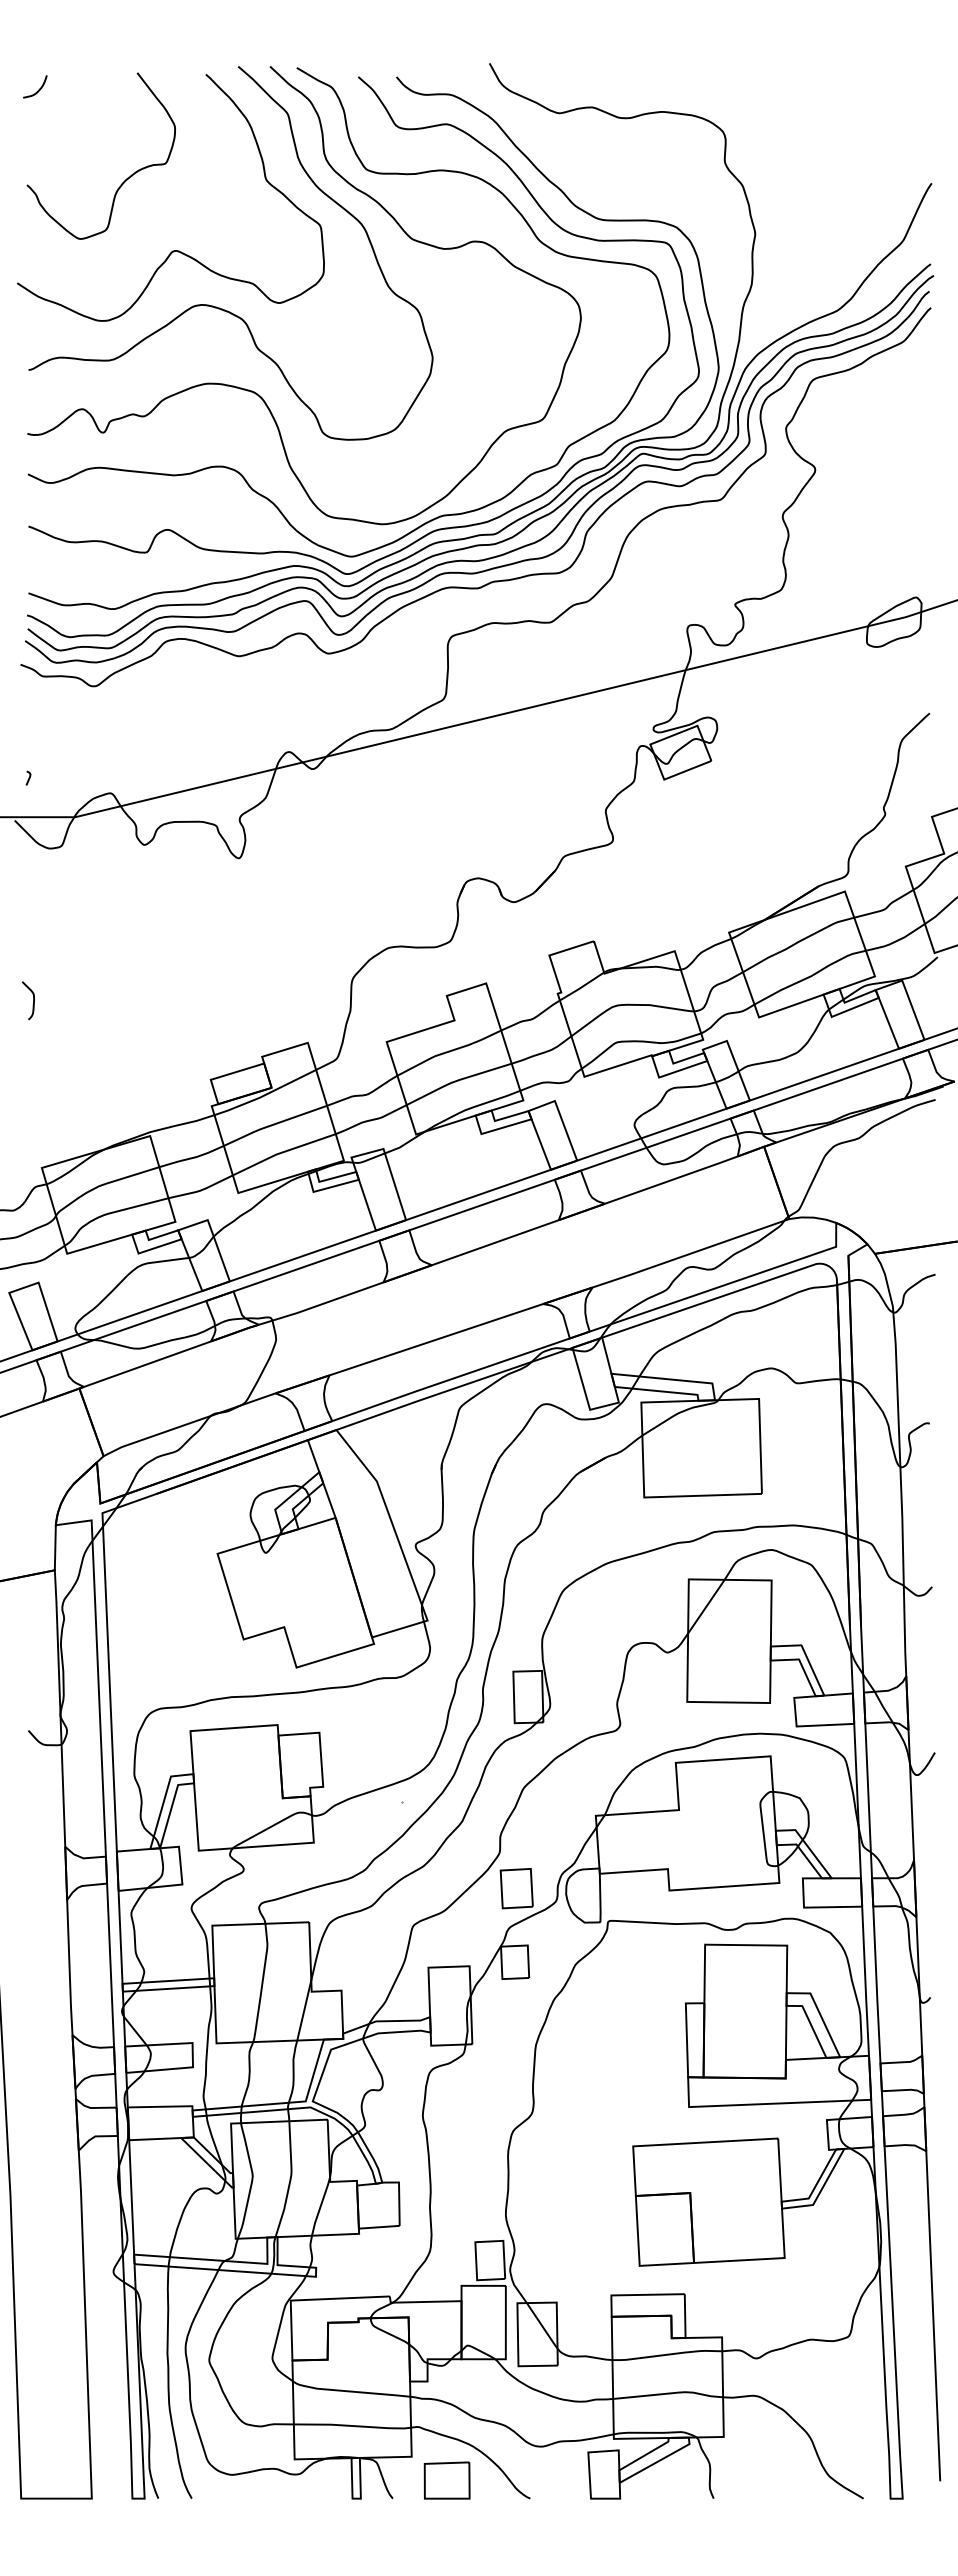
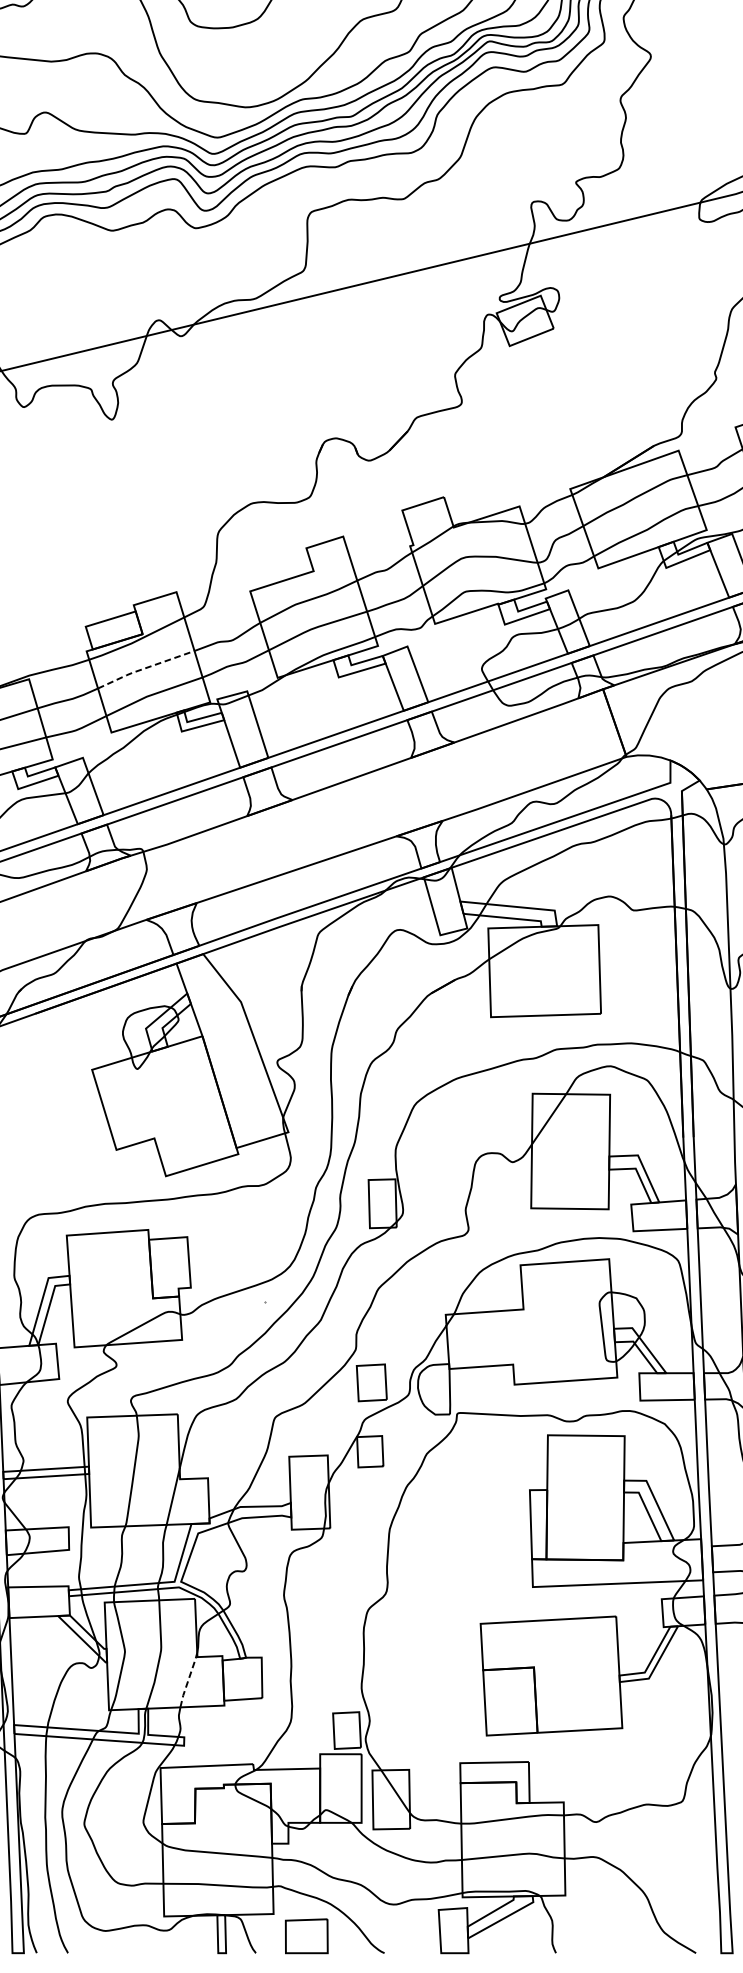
line: (273, 1124) -> (144, 668), solid -> dashed
line: (320, 2206) -> (188, 1680), solid -> dashed

